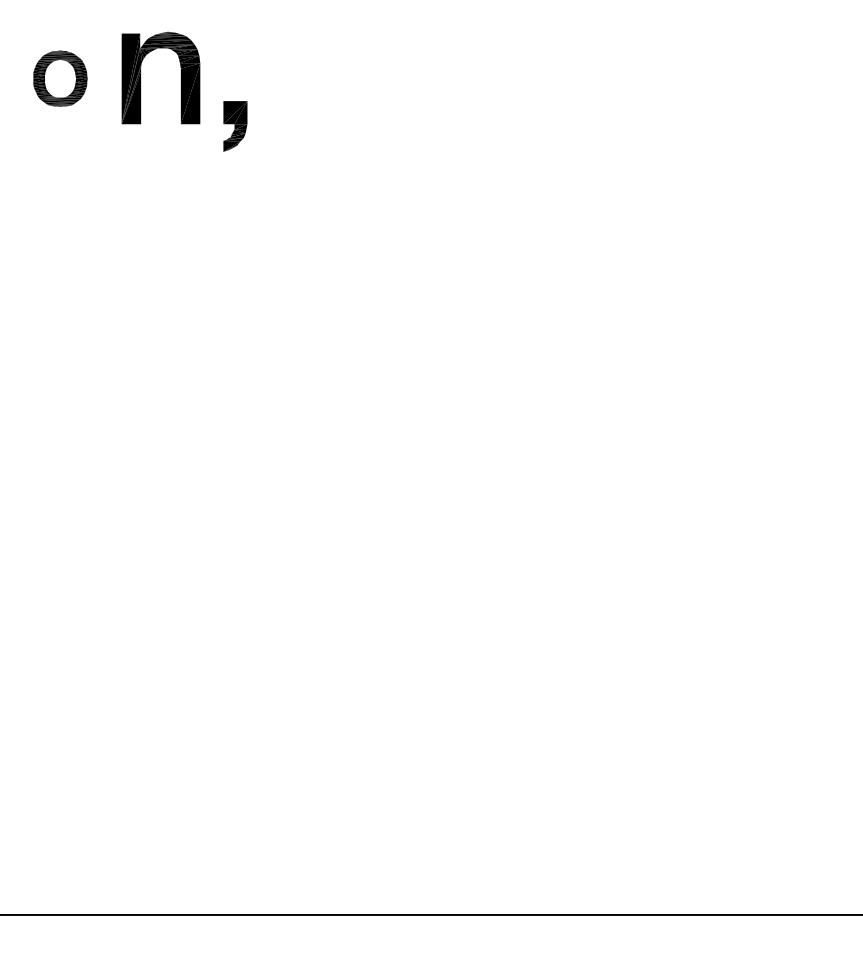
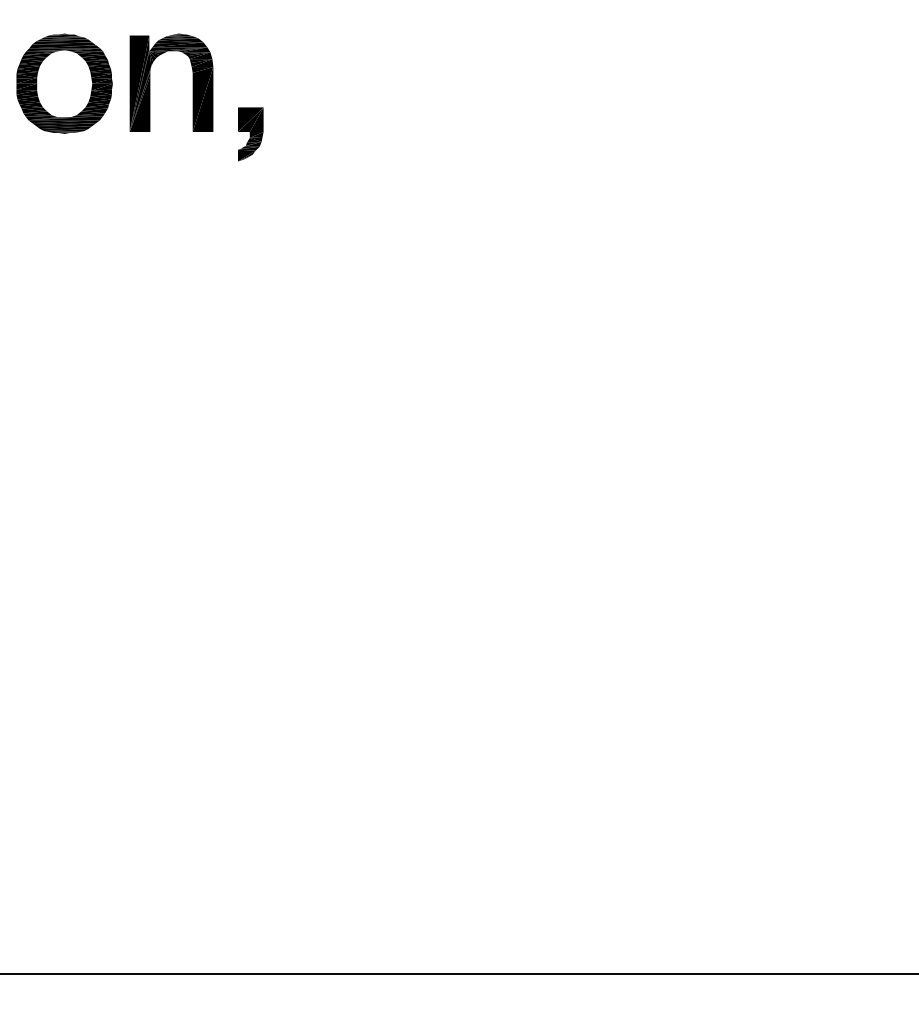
part: (60, 78) -> (64, 83), size x1.67

